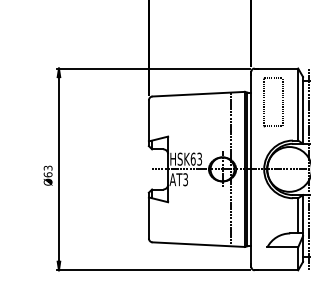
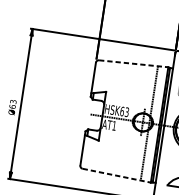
line: (199, 94) -> (134, 64), solid -> dashed
text: (185, 179) -> (114, 125), AT3 -> AT1
line: (199, 244) -> (117, 175), solid -> dashed

